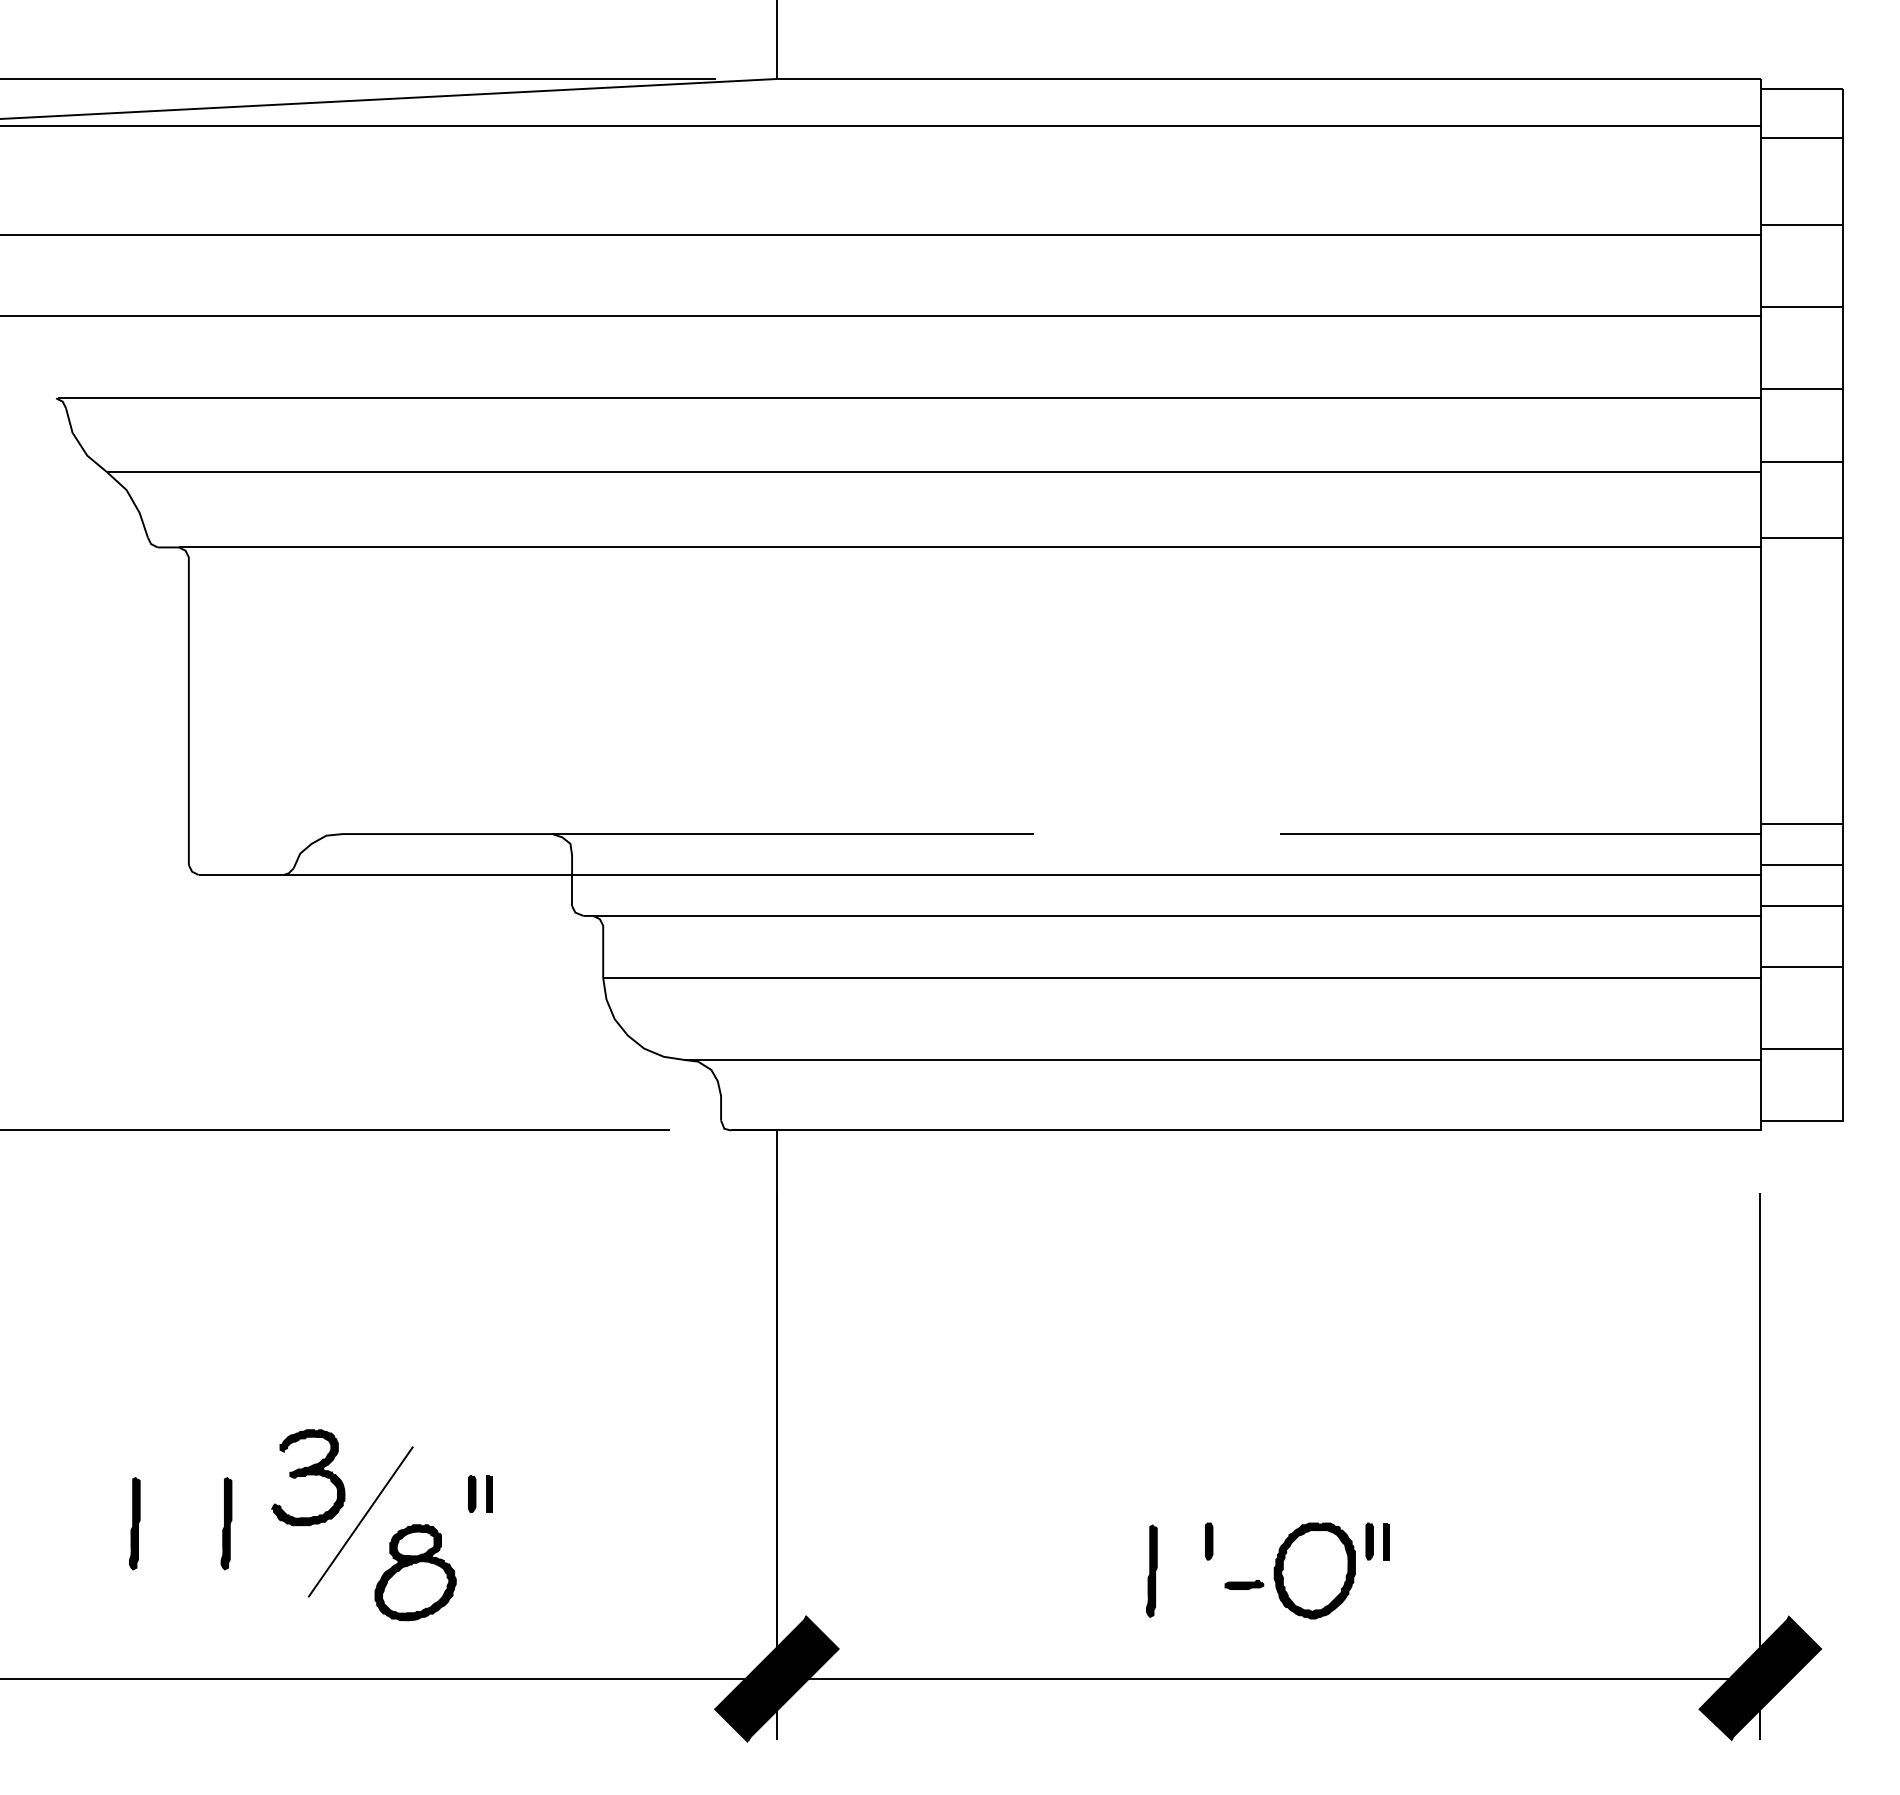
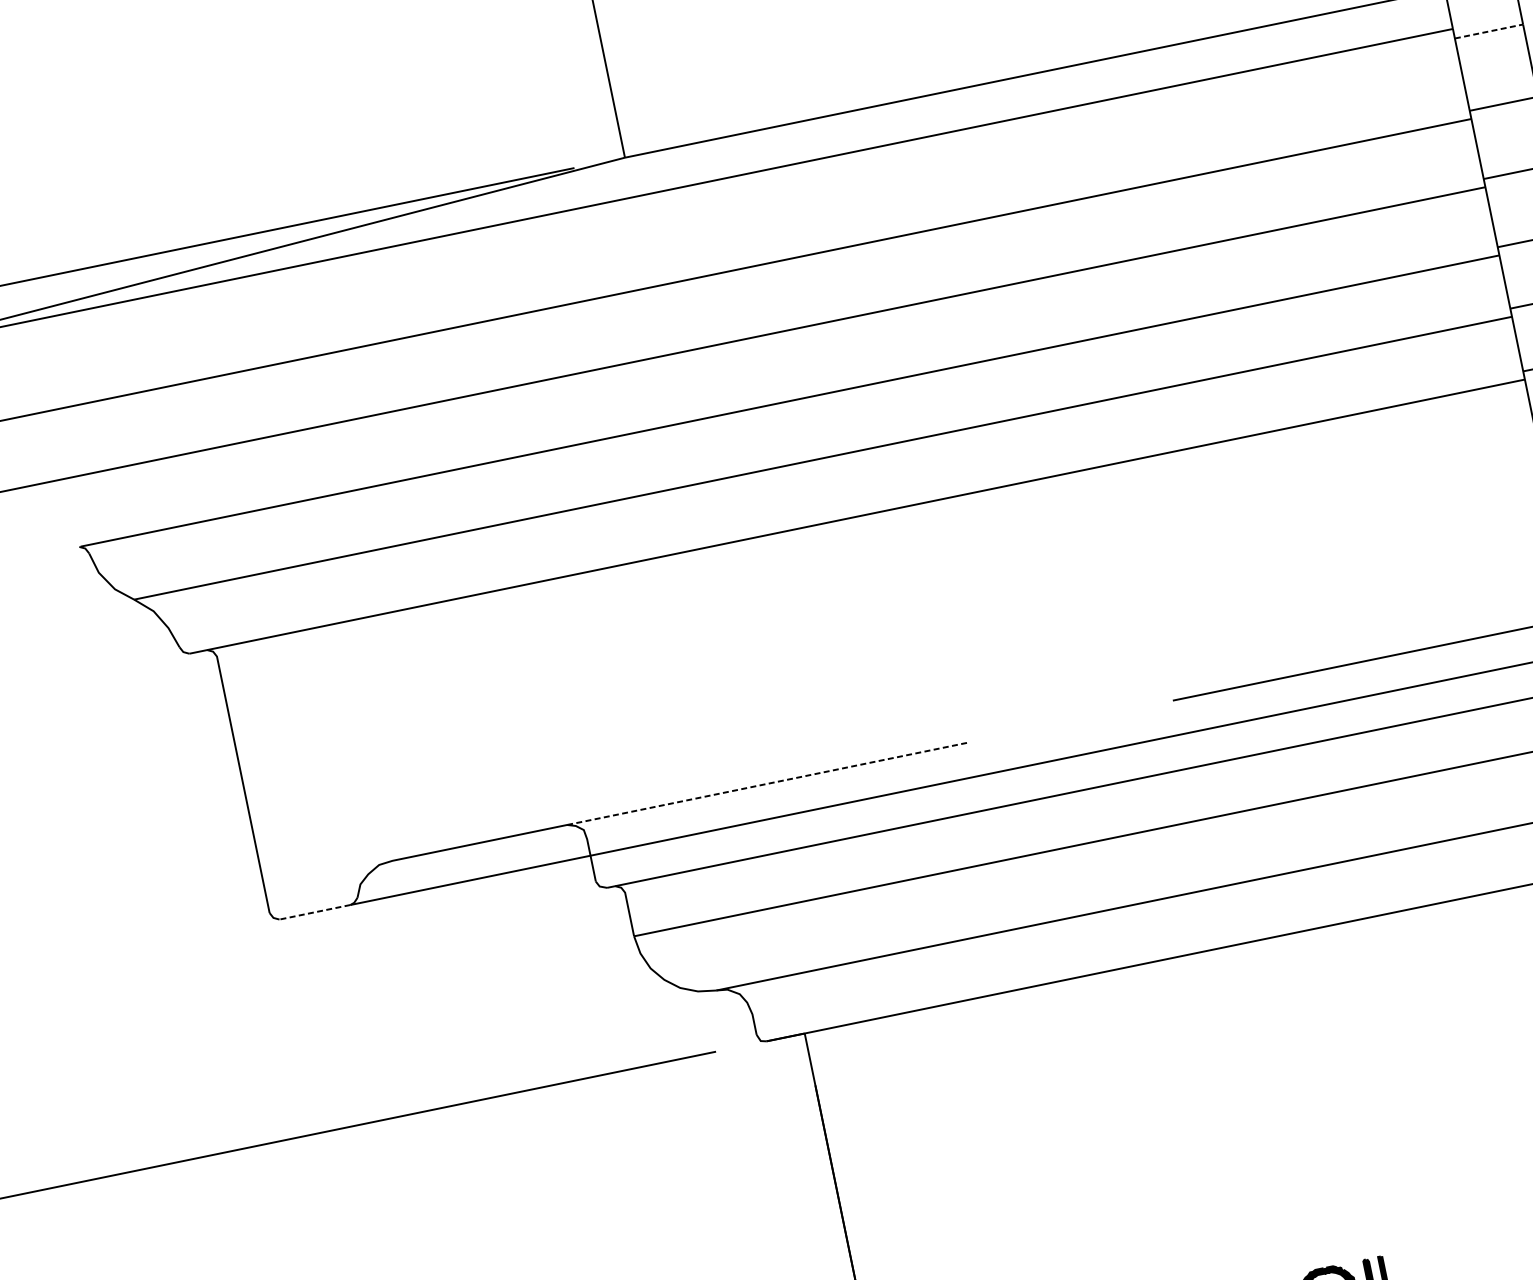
line: (1802, 137) -> (1489, 31), solid -> dashed
line: (793, 834) -> (768, 784), solid -> dashed
line: (241, 875) -> (315, 912), solid -> dashed

